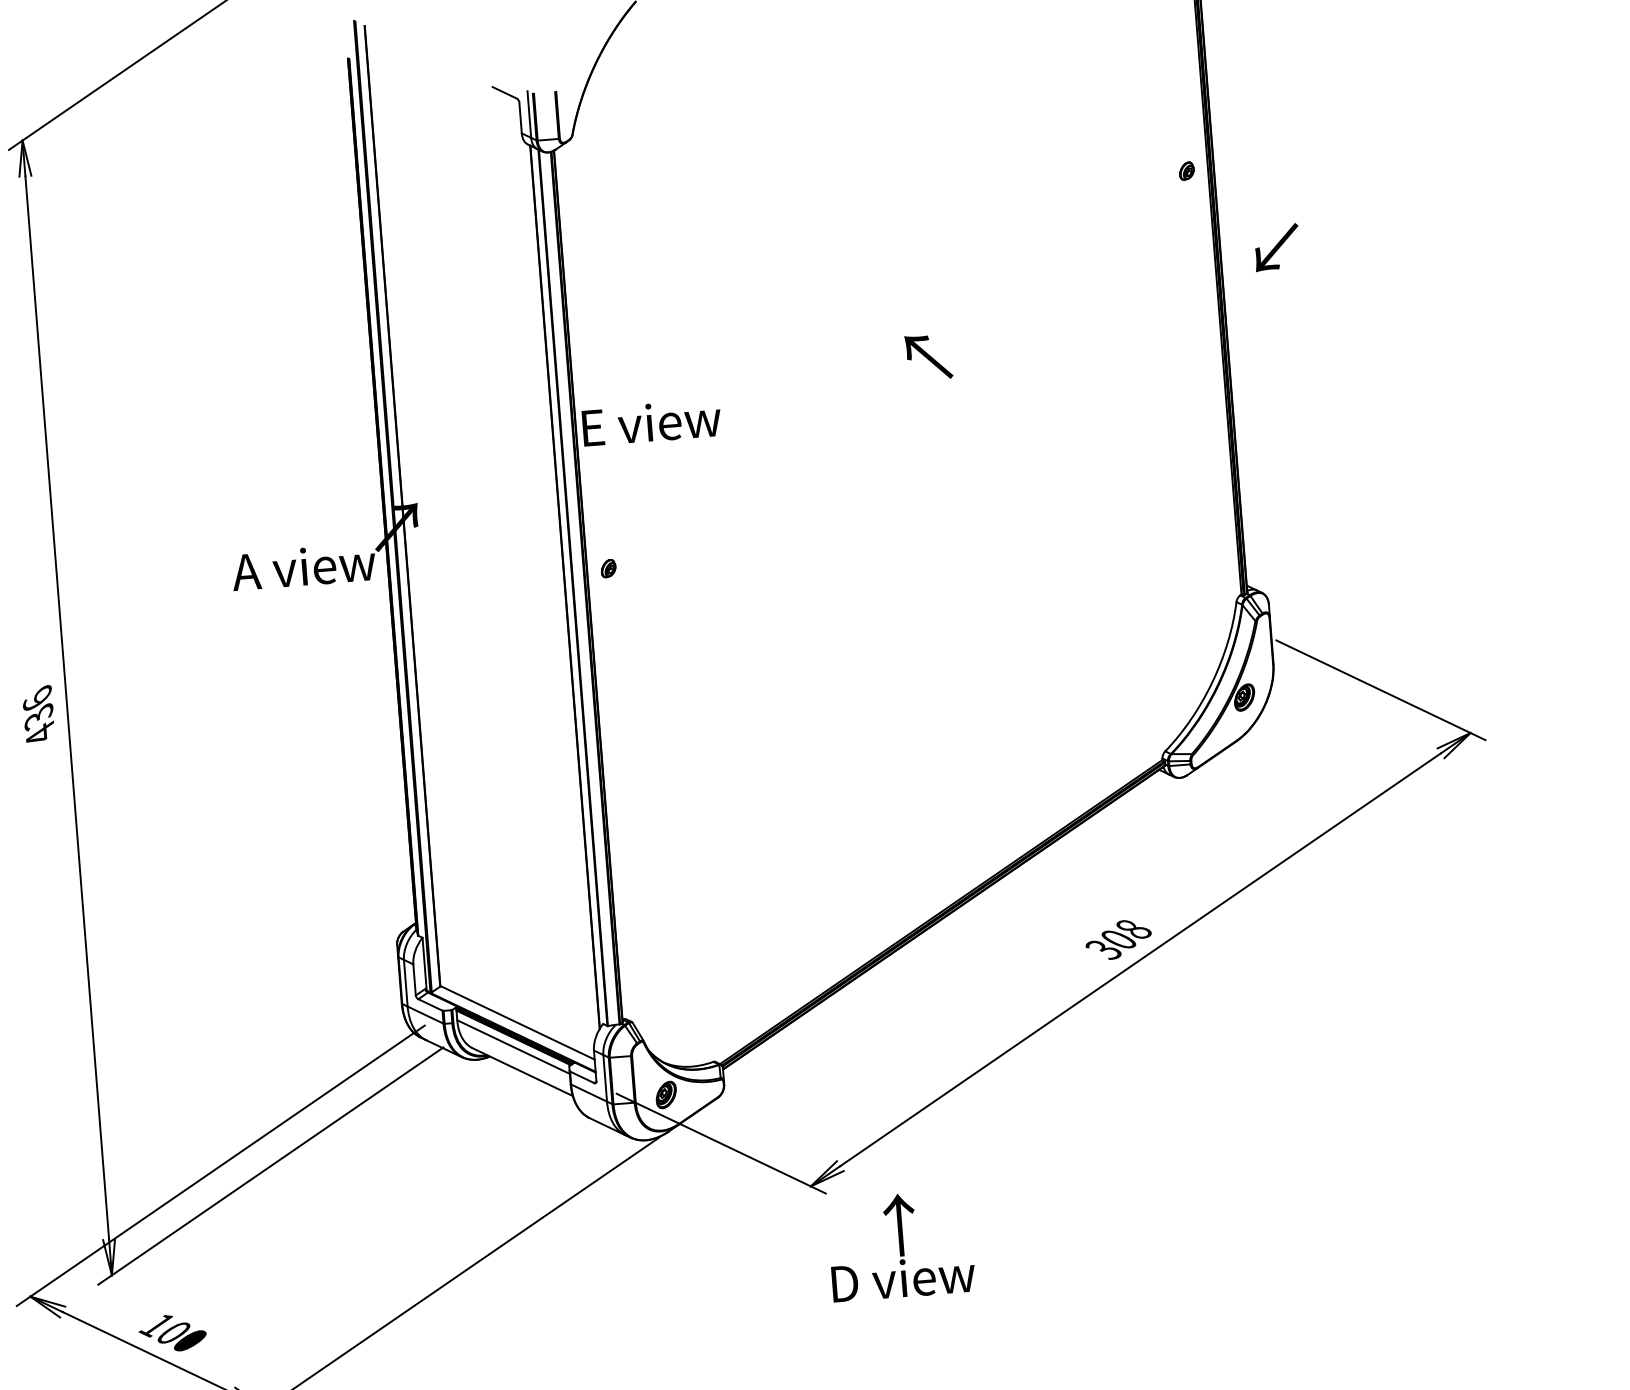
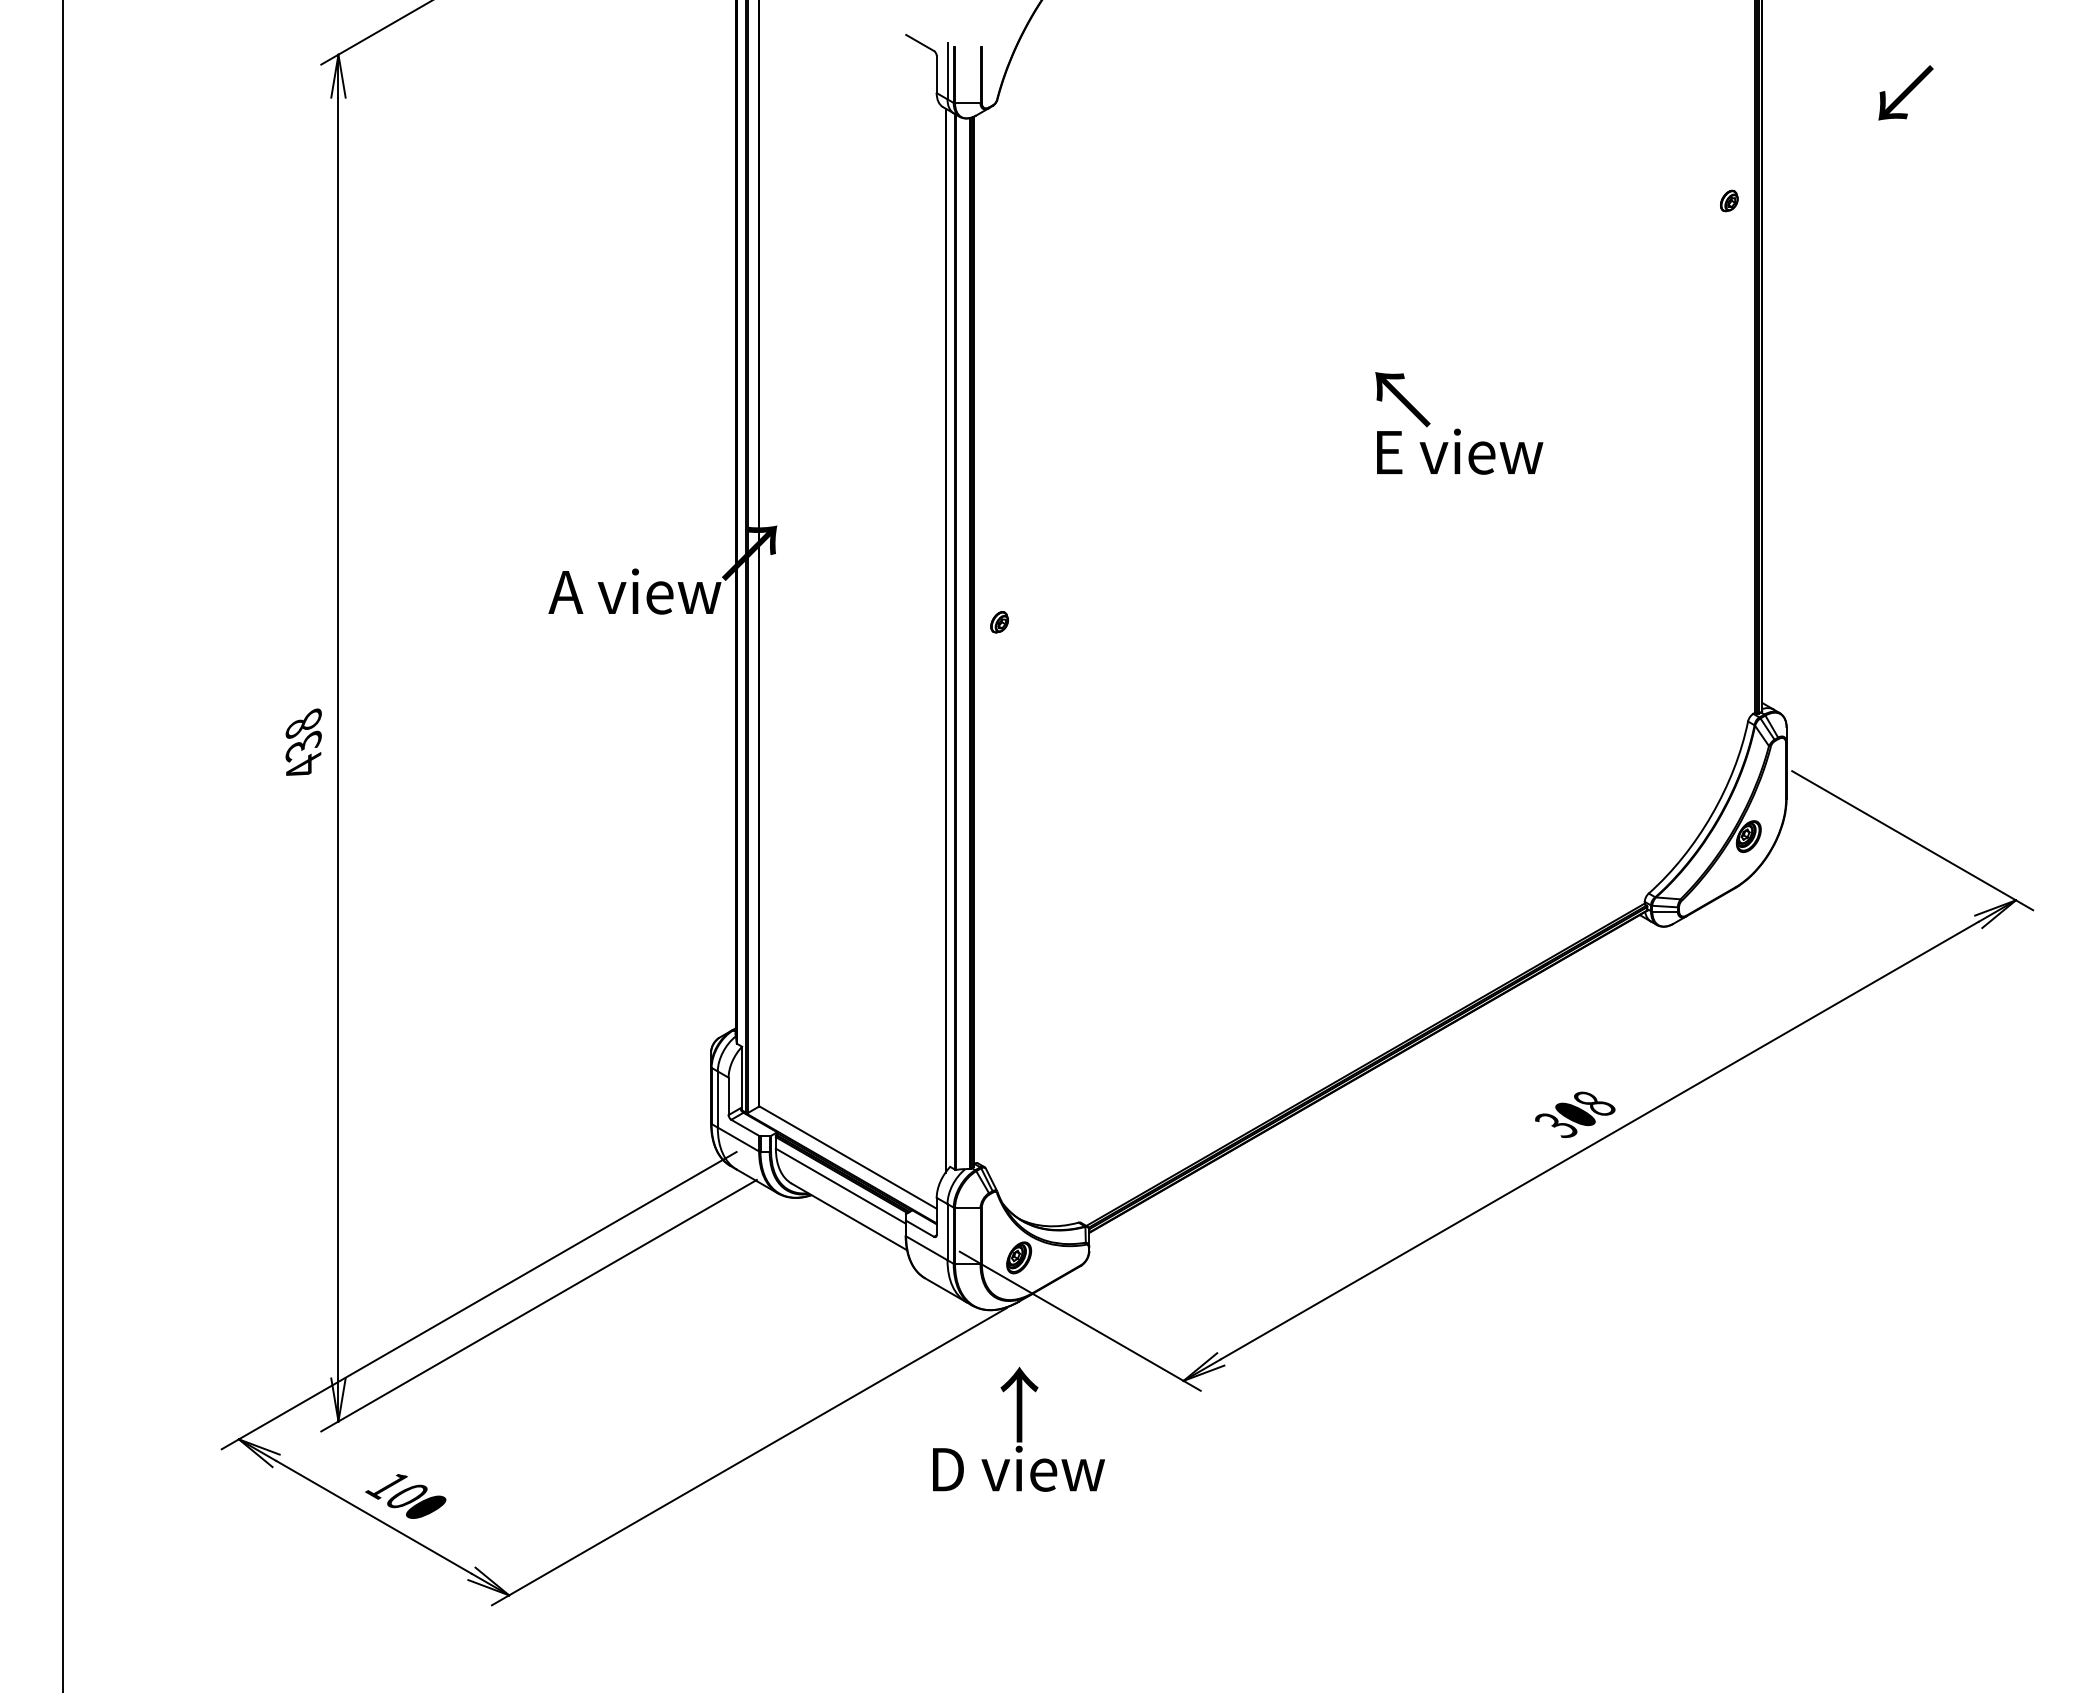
text: (1276, 247) -> (1905, 92), moved
text: (652, 422) -> (1460, 451), moved
text: (37, 698) -> (303, 723), 436 -> 438
text: (900, 1244) -> (1018, 1428), moved

